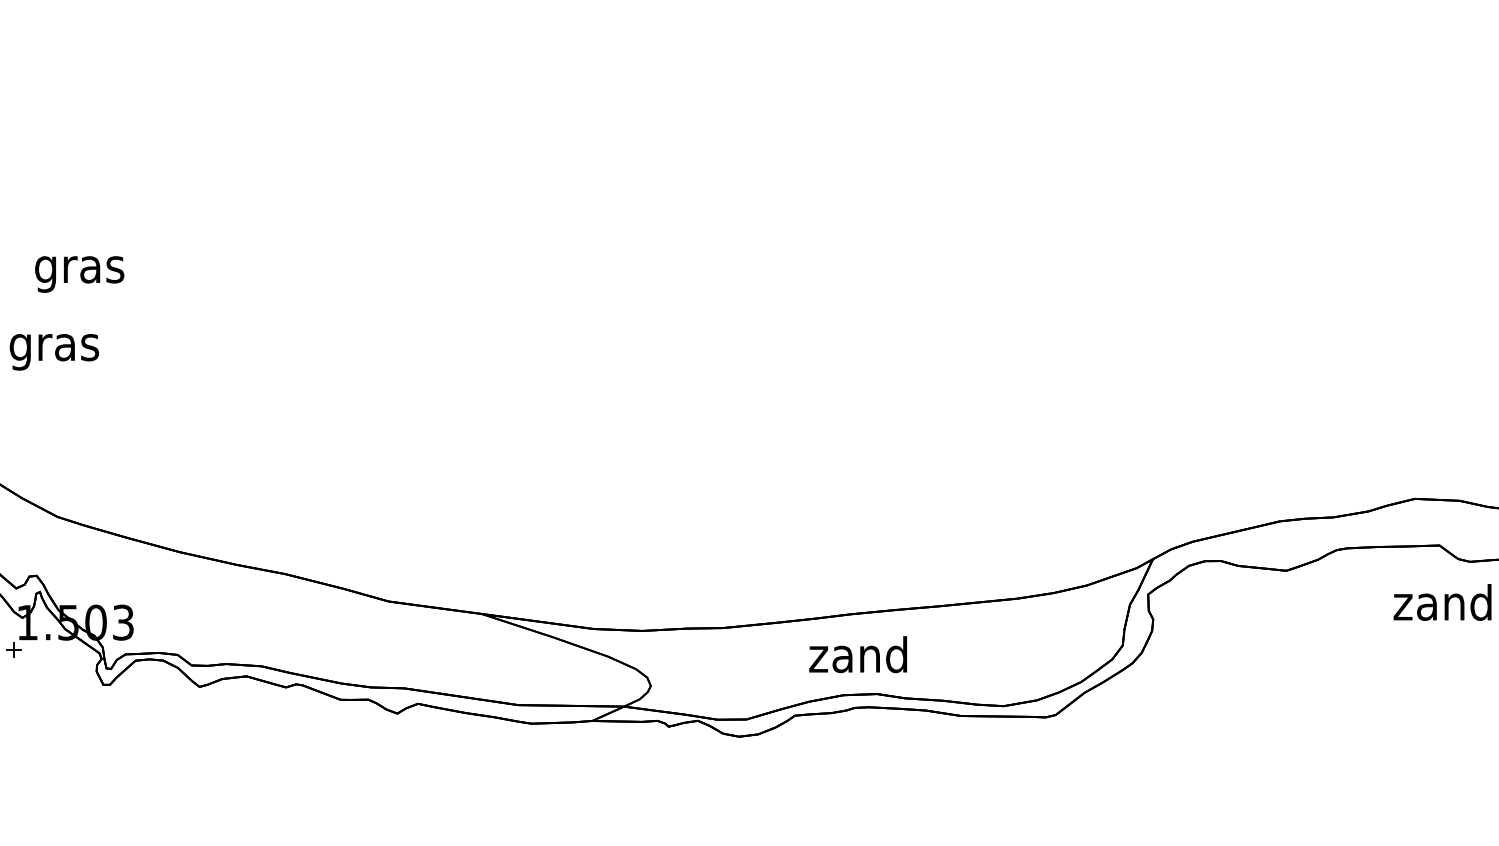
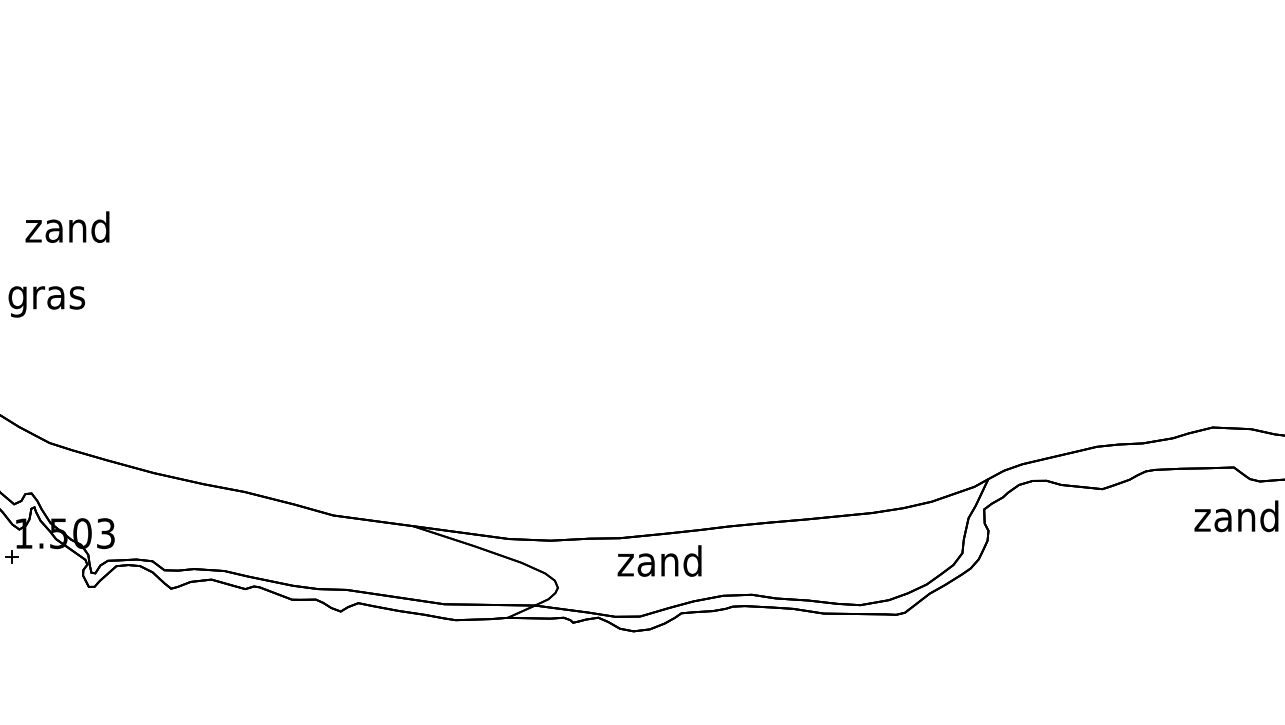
text: (78, 268) -> (67, 230), gras -> zand
text: (858, 654) -> (659, 560), moved

